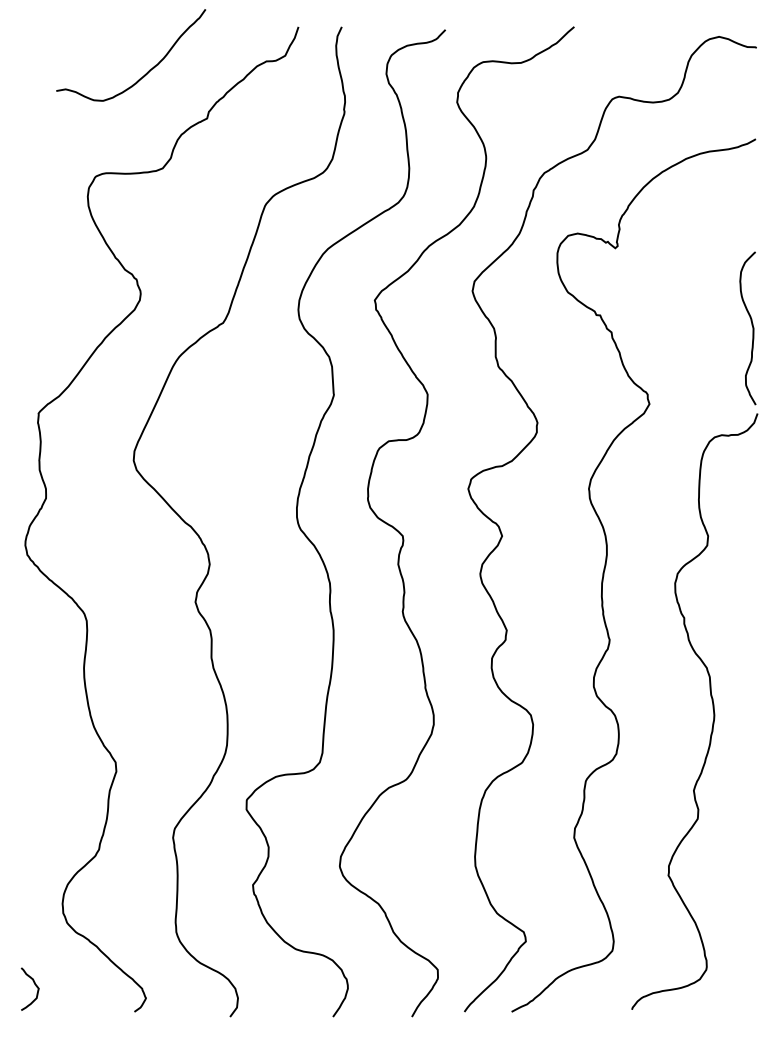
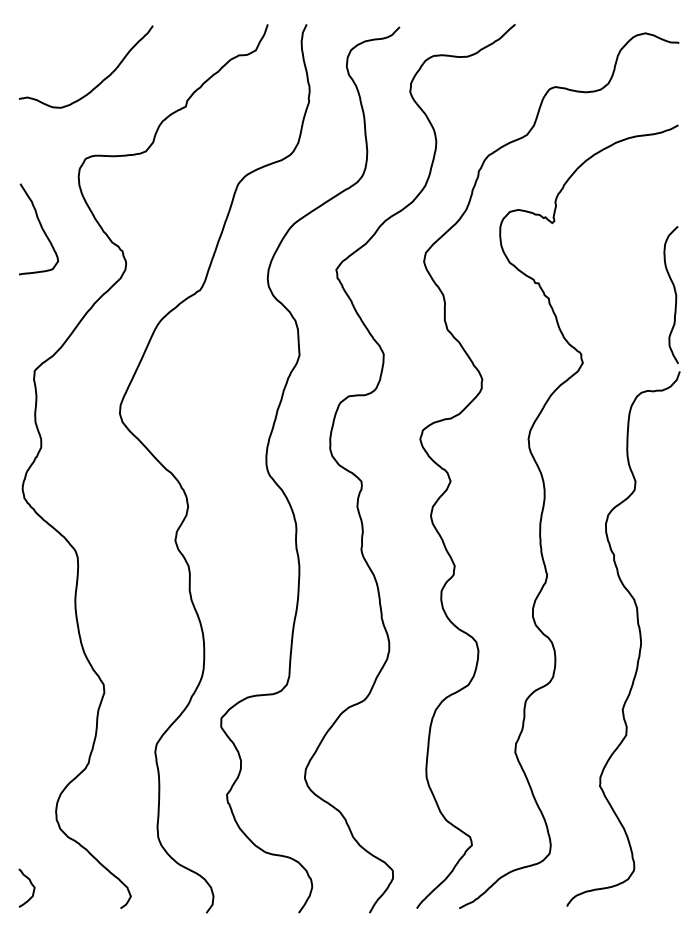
curve: (147, 71) -> (100, 81), moved
curve: (45, 253) -> (40, 227), added

